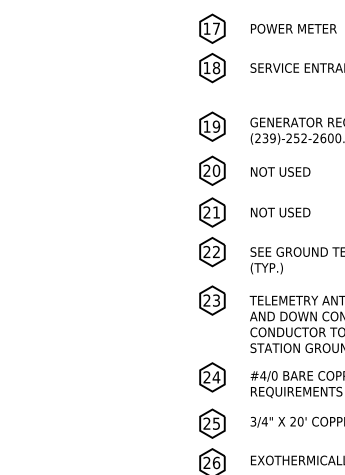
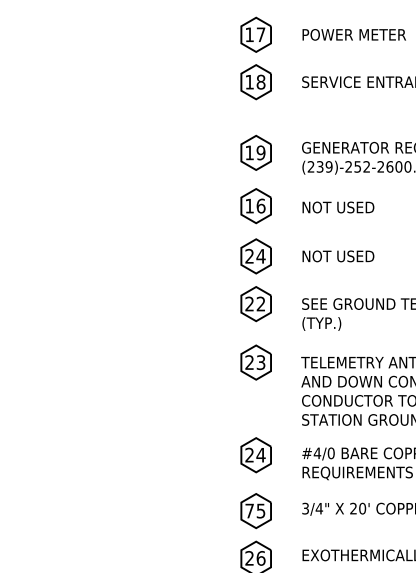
text: (211, 170) -> (255, 205), 20 -> 16
text: (216, 212) -> (261, 256), 21 -> 24
text: (206, 423) -> (249, 510), 25 -> 75

